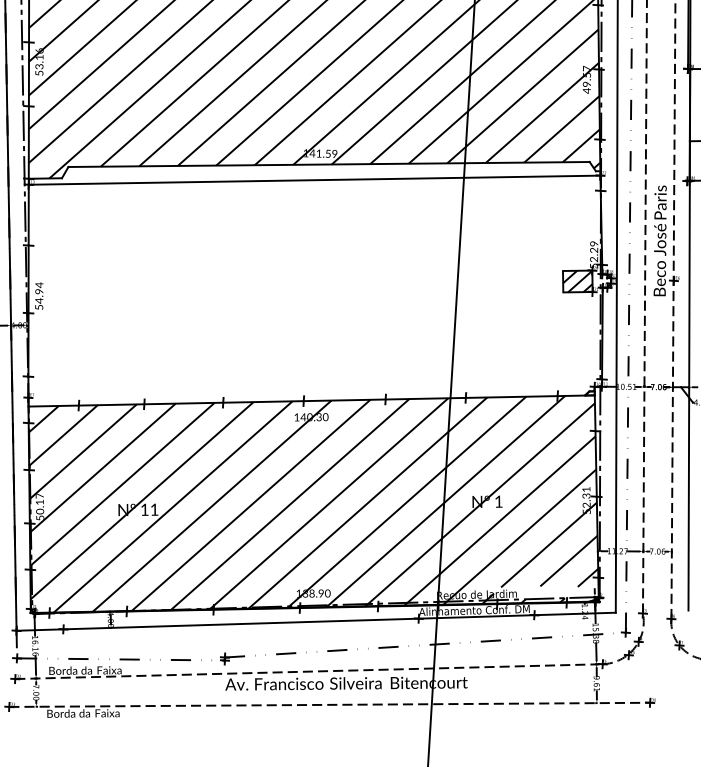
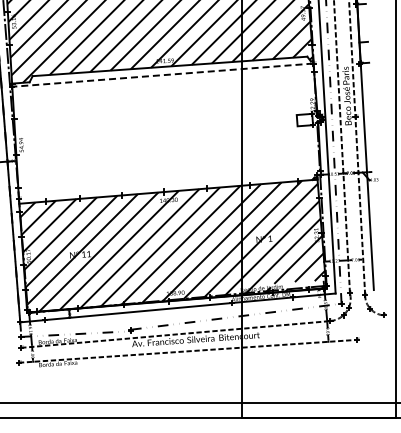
line: (313, 180) -> (162, 75), solid -> dashed
hatch: (576, 282) -> (304, 120), removed

